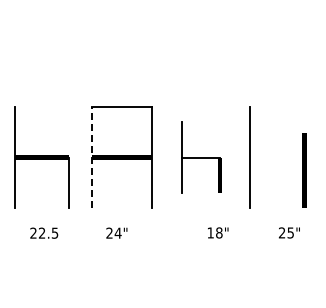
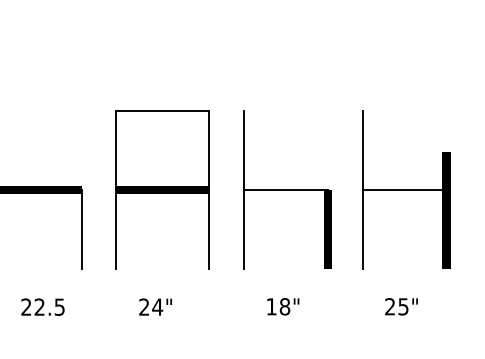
line: (91, 157) -> (116, 189), dashed -> solid
part: (201, 157) -> (286, 189), size x1.43
line: (277, 157) -> (404, 189), added
text: (218, 232) -> (283, 306), moved
text: (289, 232) -> (401, 306), moved

